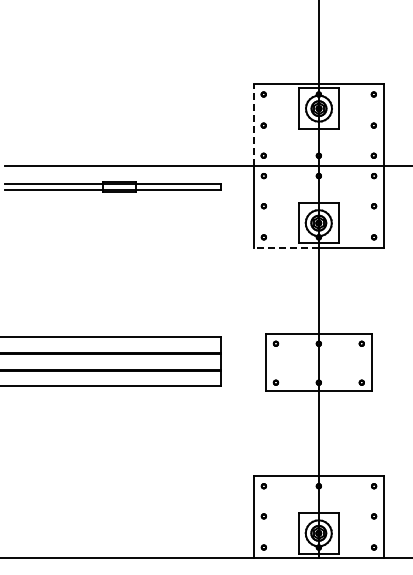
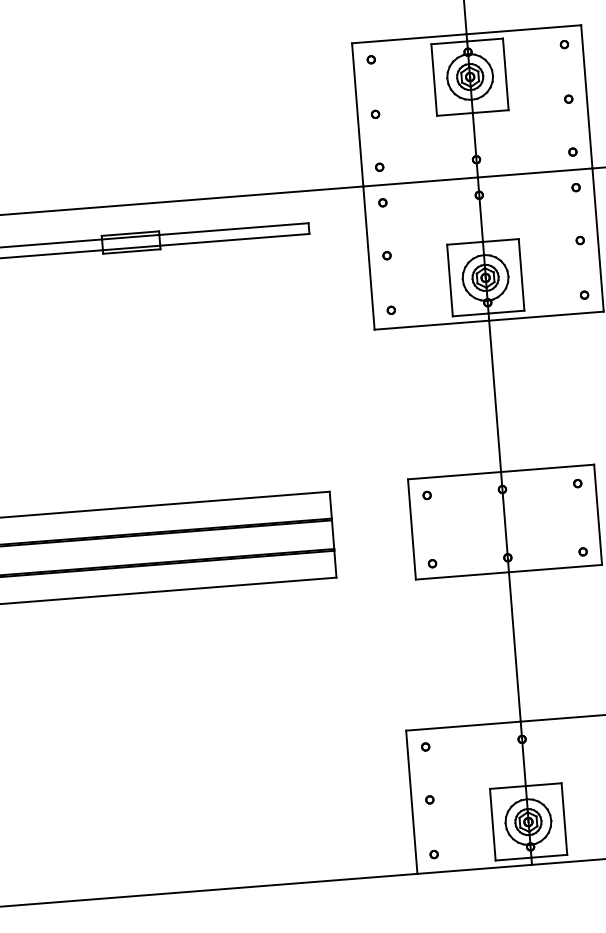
line: (253, 125) -> (357, 115), dashed -> solid
line: (286, 247) -> (432, 325), dashed -> solid

